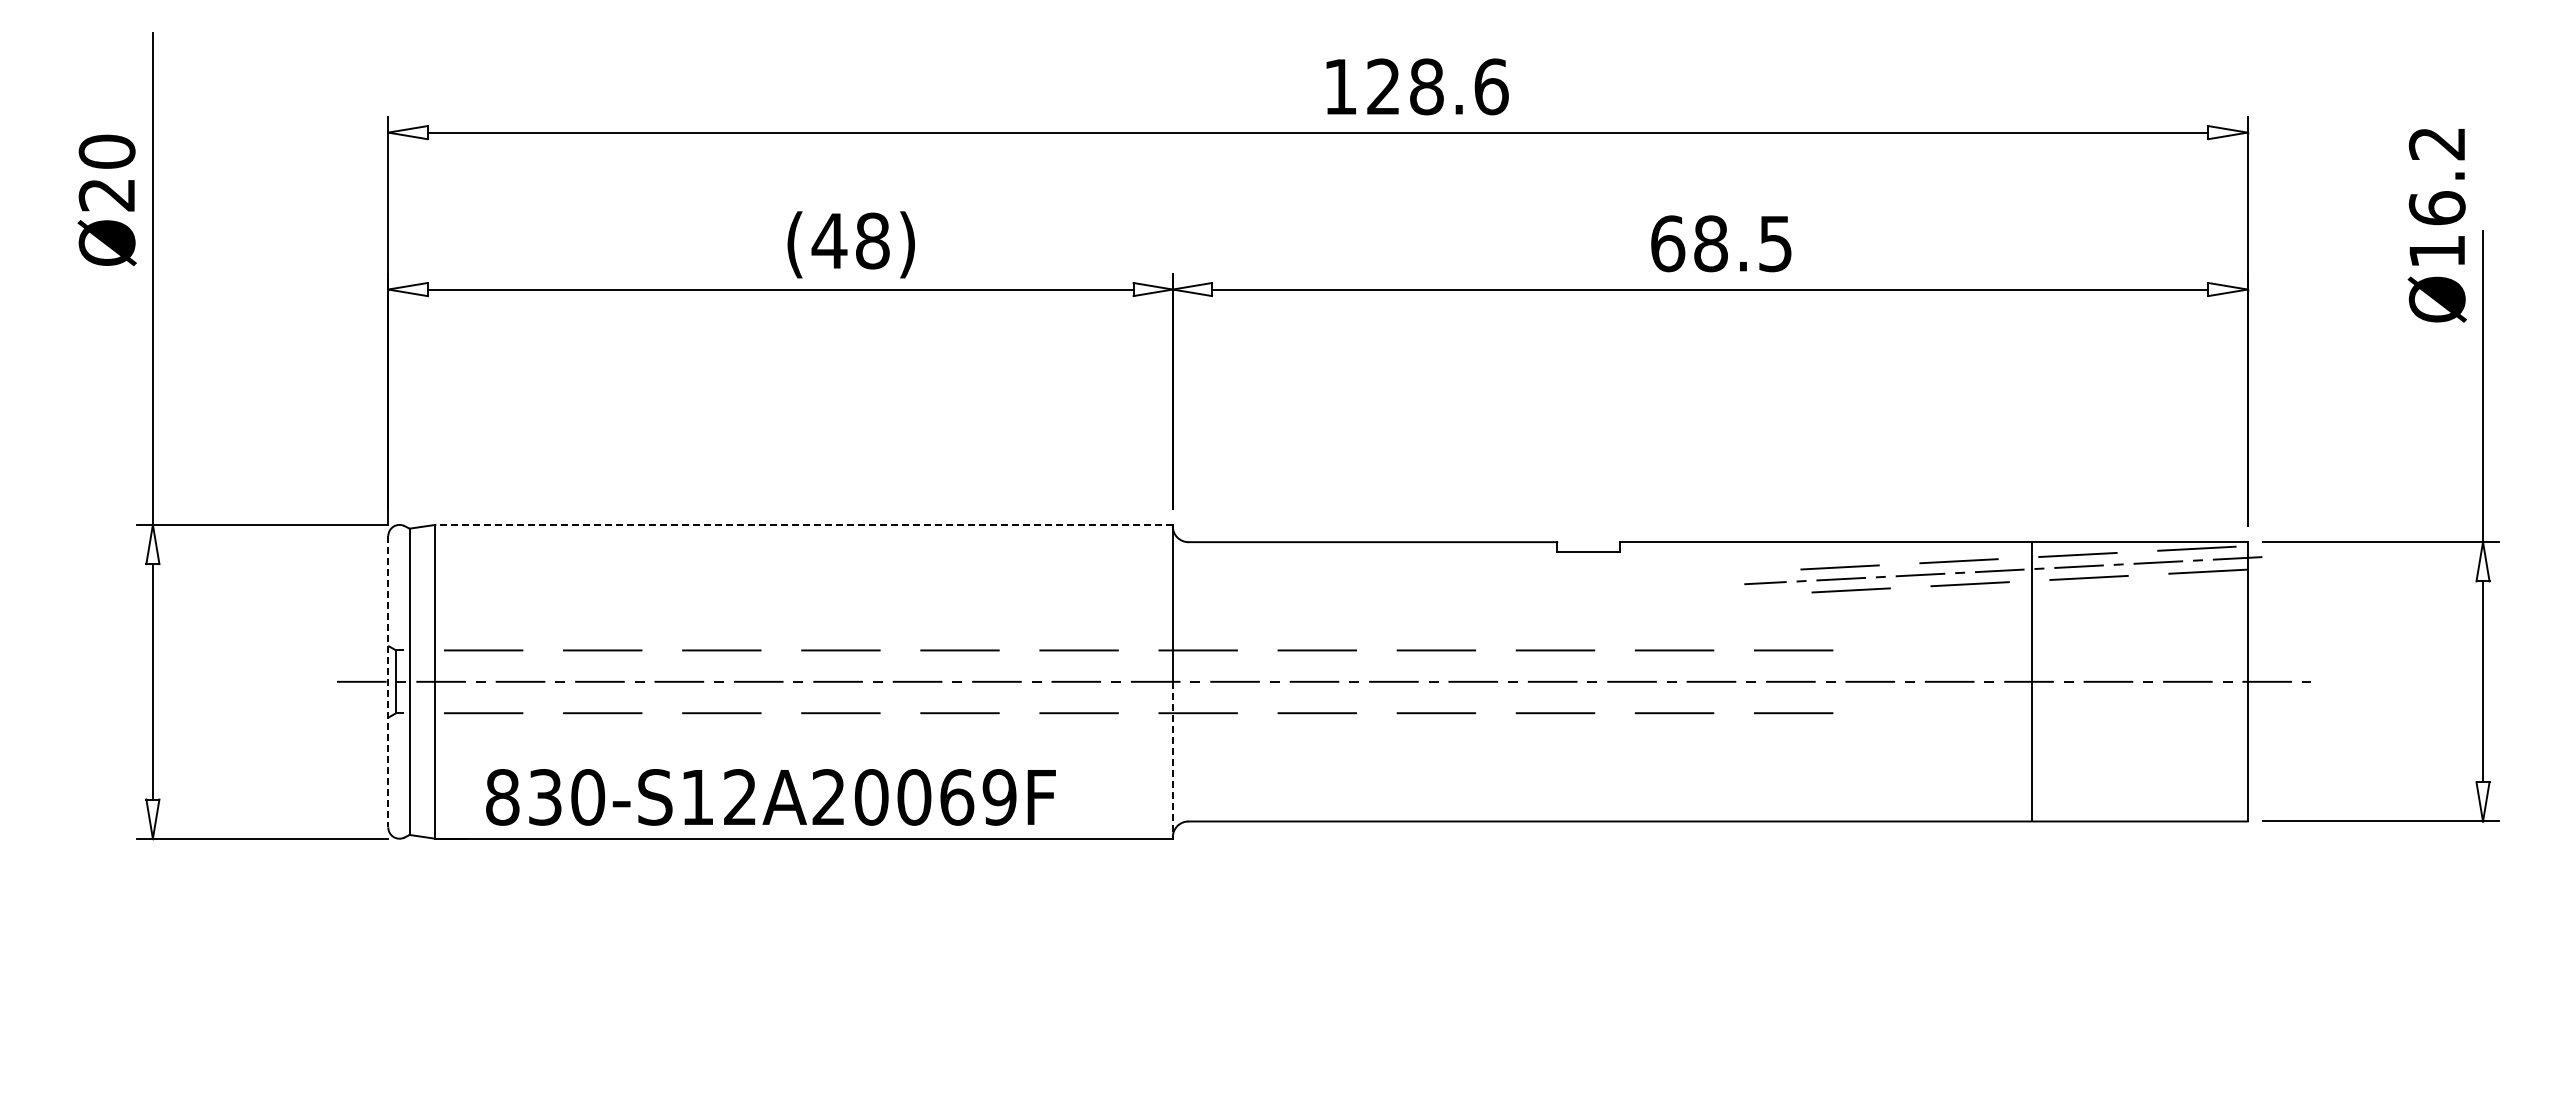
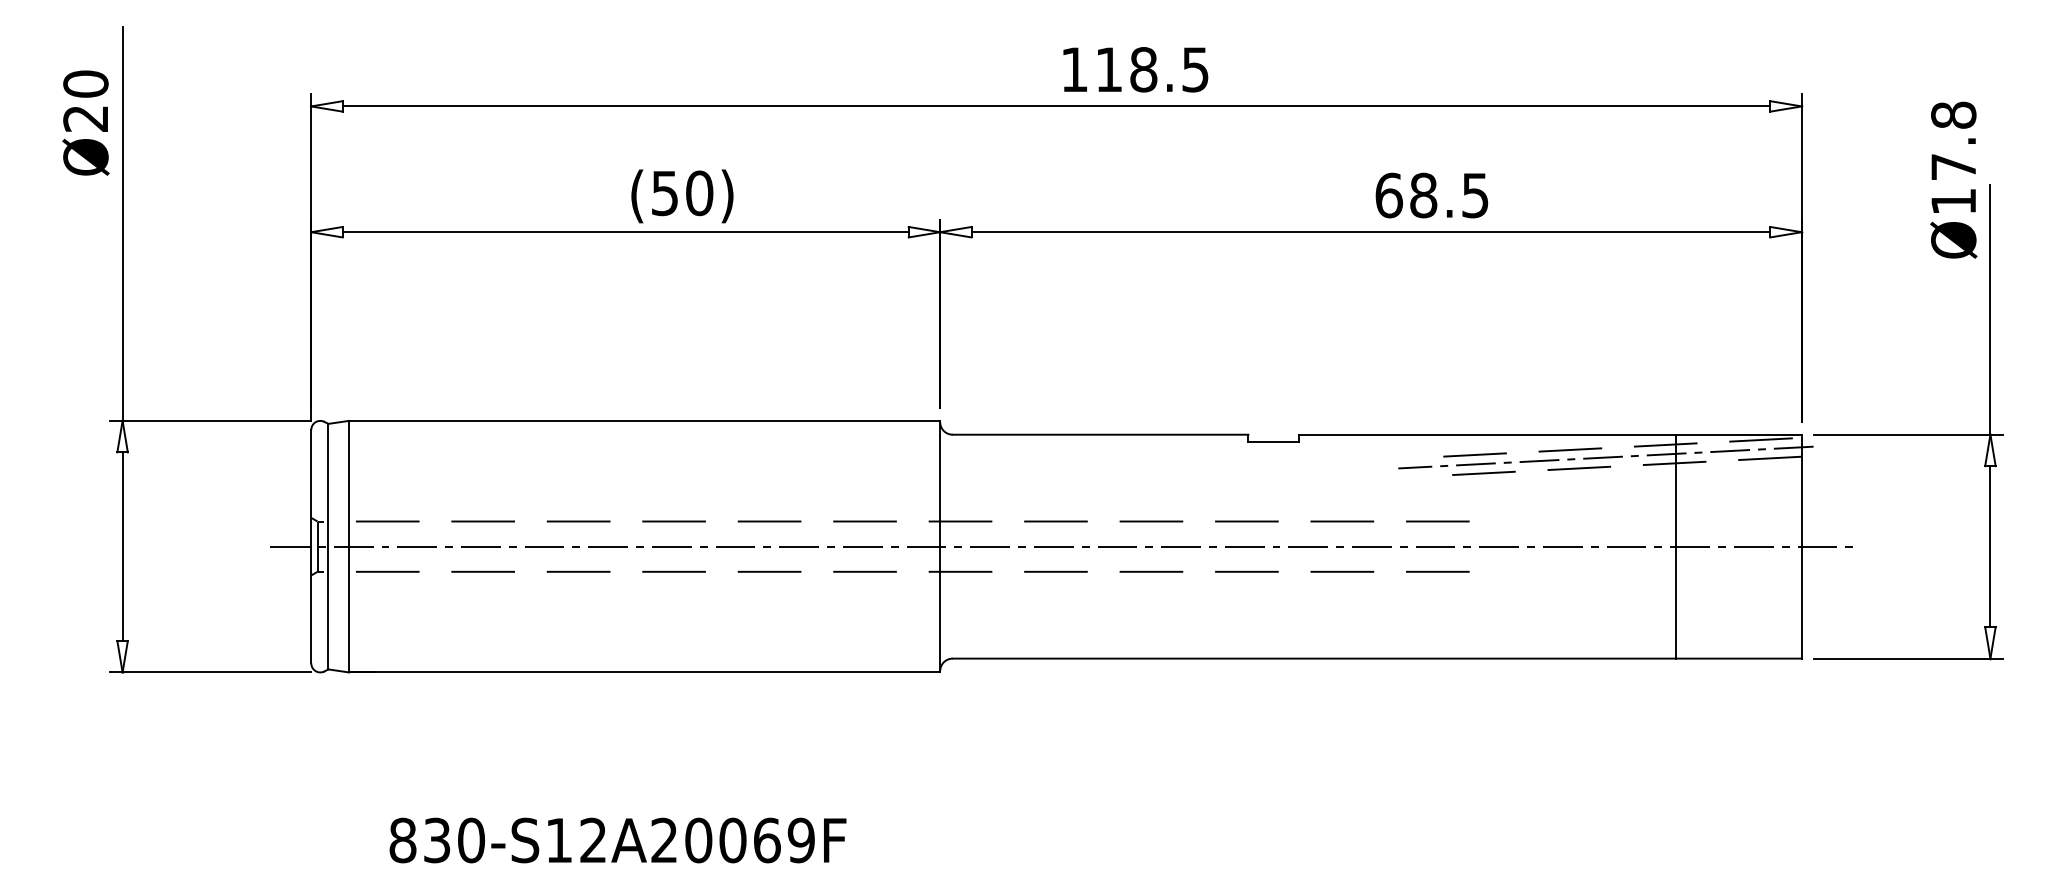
text: (1437, 86) -> (1152, 69), 128.6 -> 118.5
text: (2436, 175) -> (1953, 140), Ø16.2 -> Ø17.8
text: (106, 200) -> (85, 123), moved
text: (850, 240) -> (681, 192), (48) -> (50)
text: (1721, 243) -> (1432, 195), moved
line: (804, 524) -> (644, 420), dashed -> solid
line: (388, 681) -> (311, 546), dashed -> solid
line: (2031, 681) -> (1675, 546), moved
line: (1172, 760) -> (939, 609), dashed -> solid
text: (770, 797) -> (617, 840), moved

